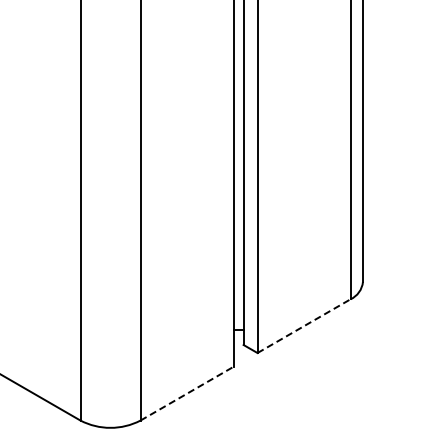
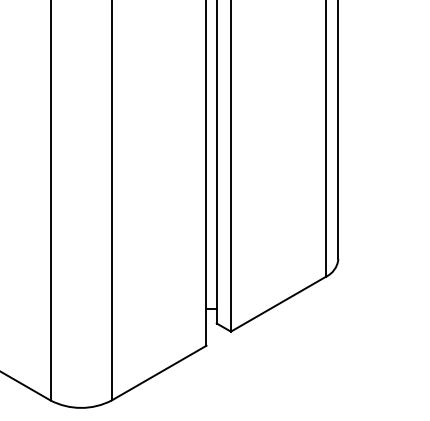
line: (304, 326) -> (278, 304), dashed -> solid
line: (187, 393) -> (159, 372), dashed -> solid

